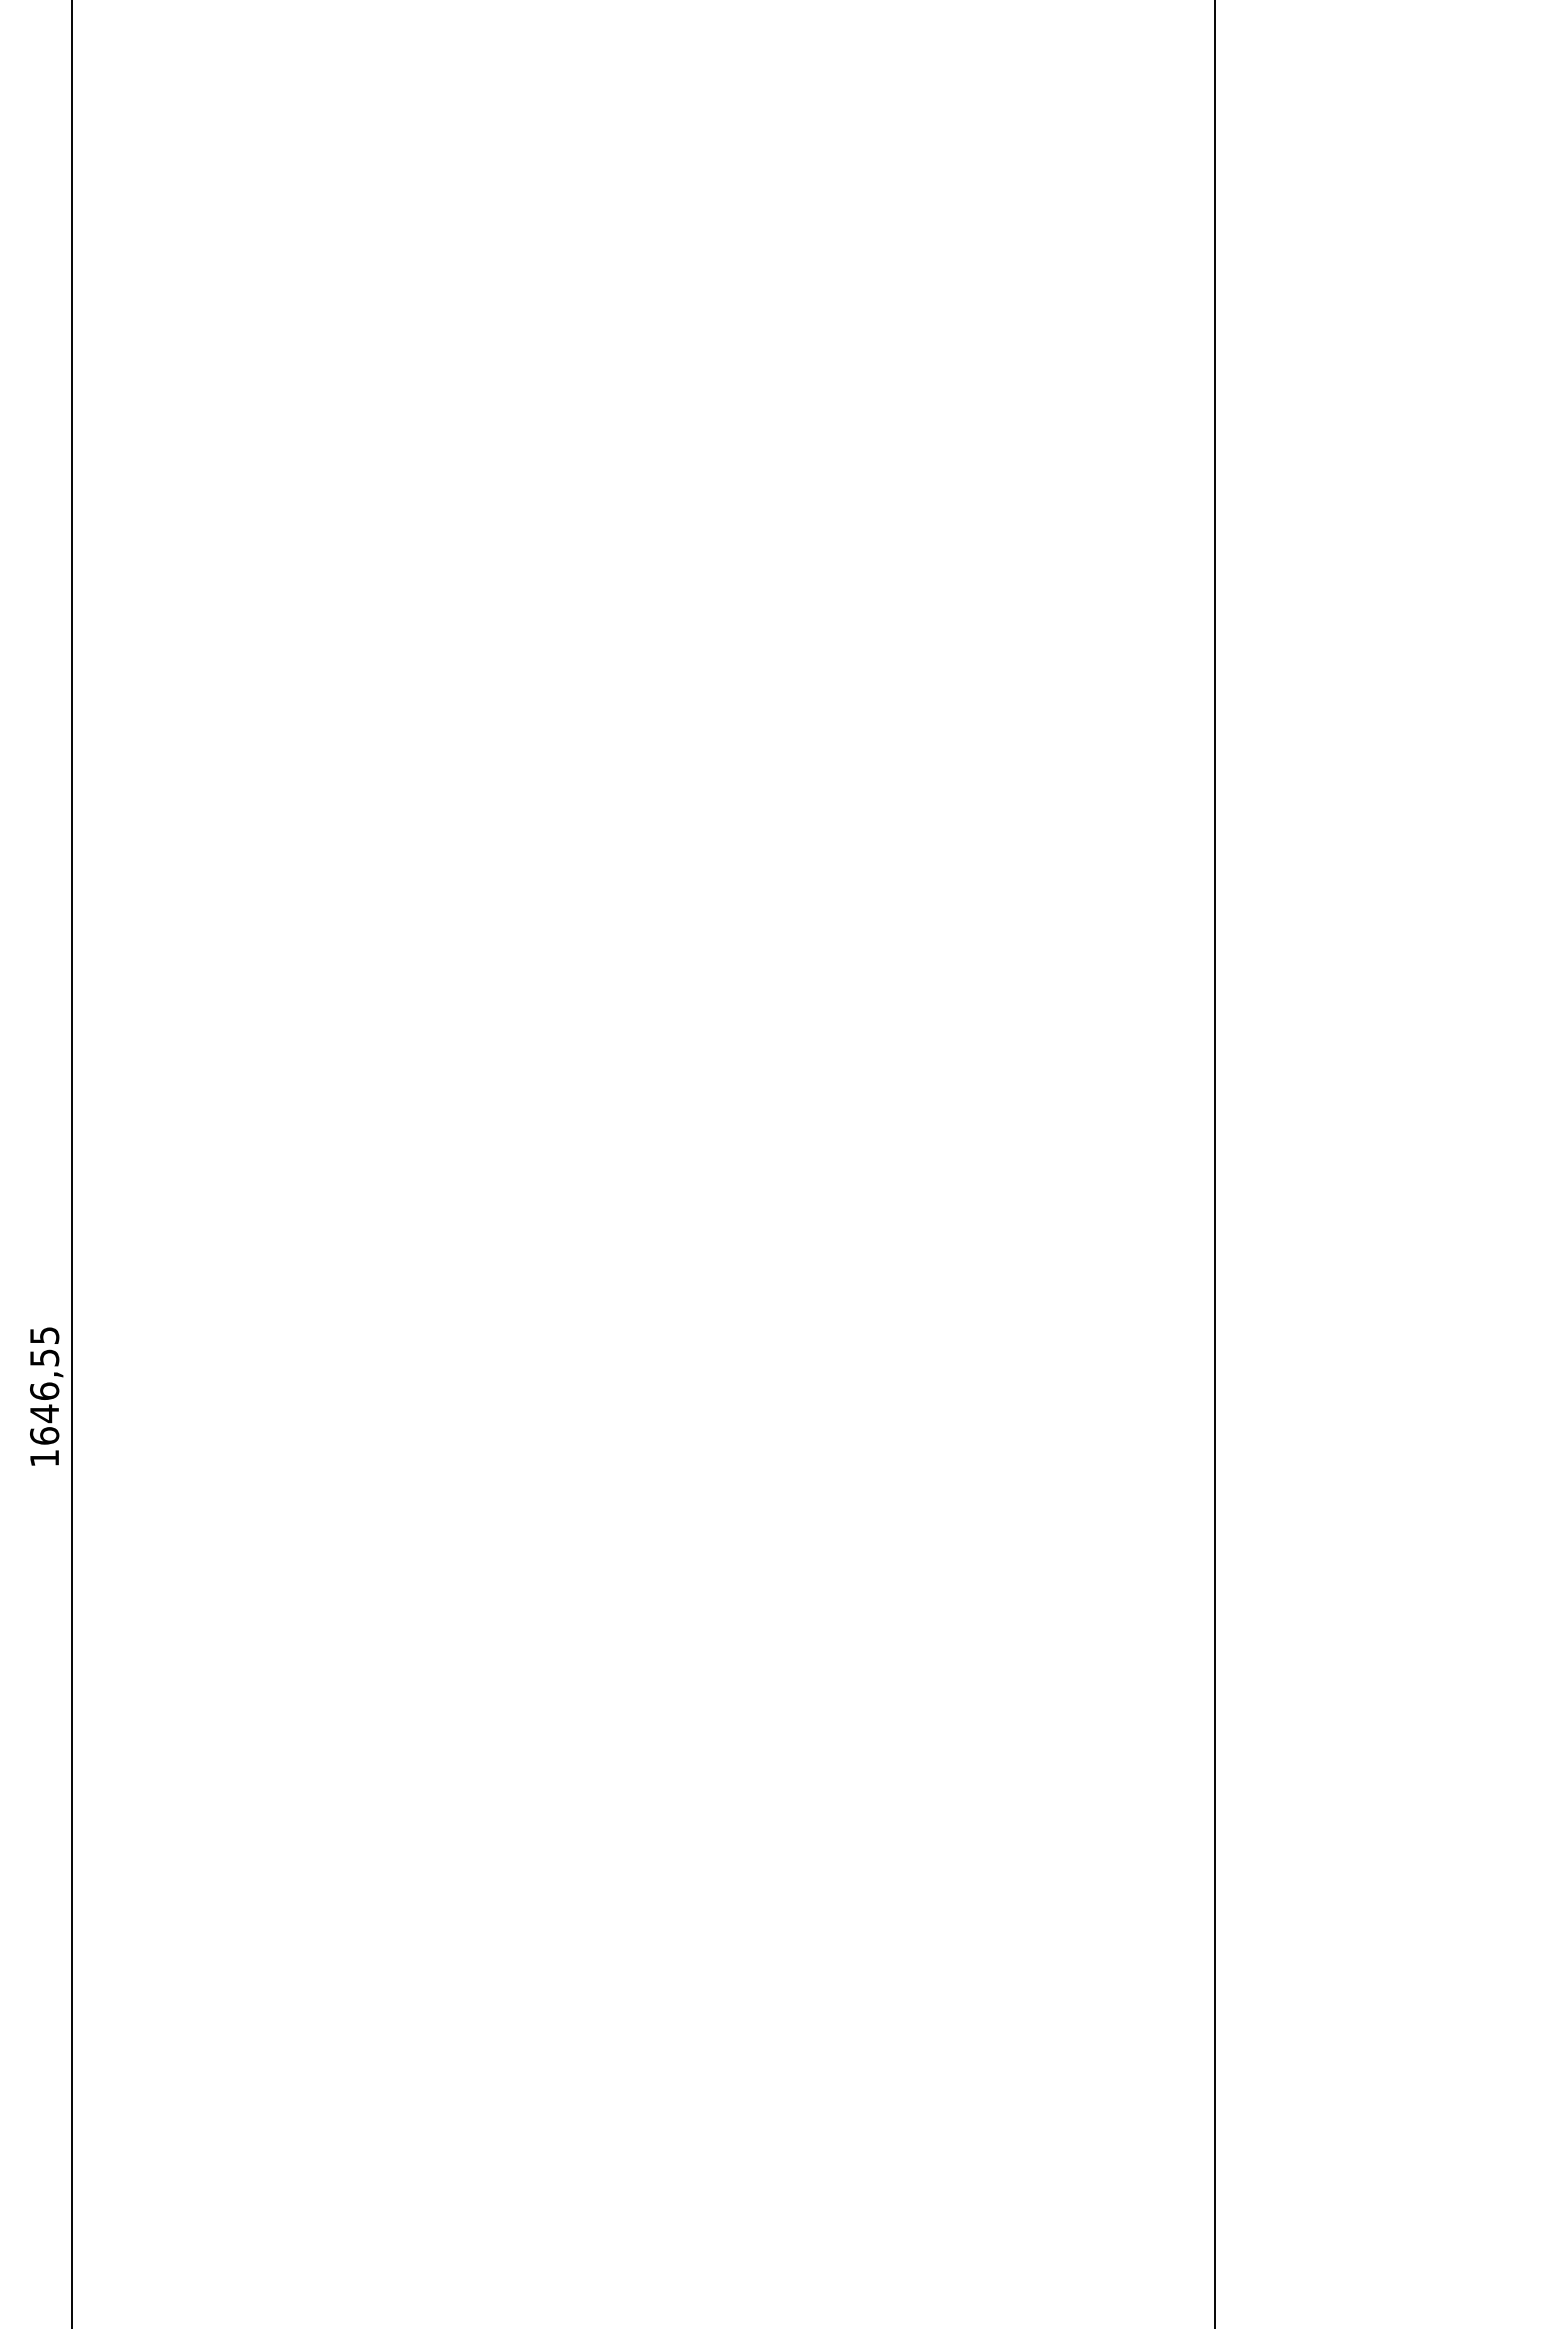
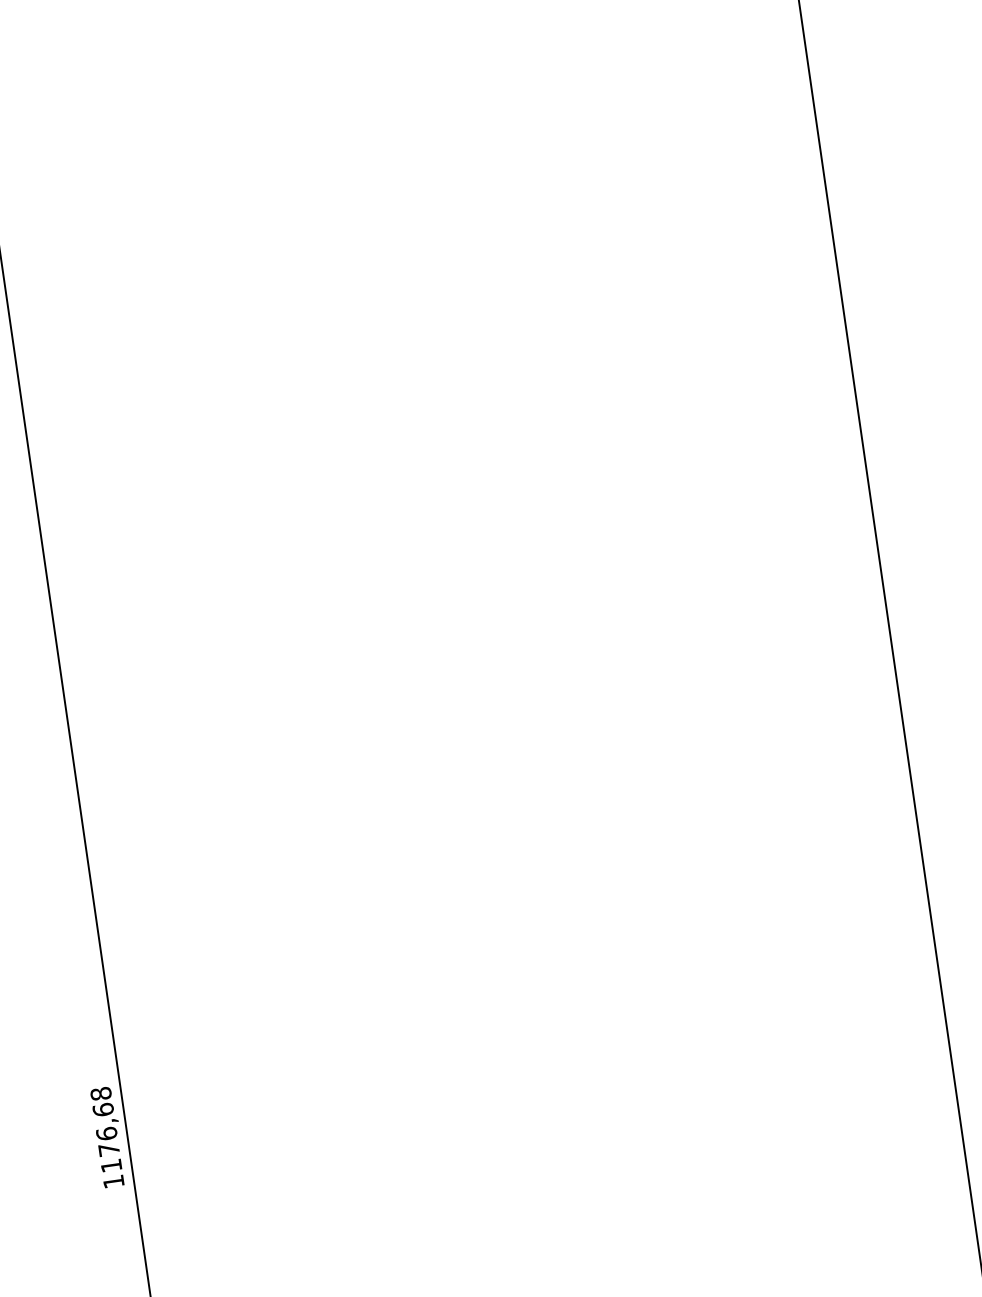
text: (44, 1385) -> (106, 1129), 1646,55 -> 1176,68

